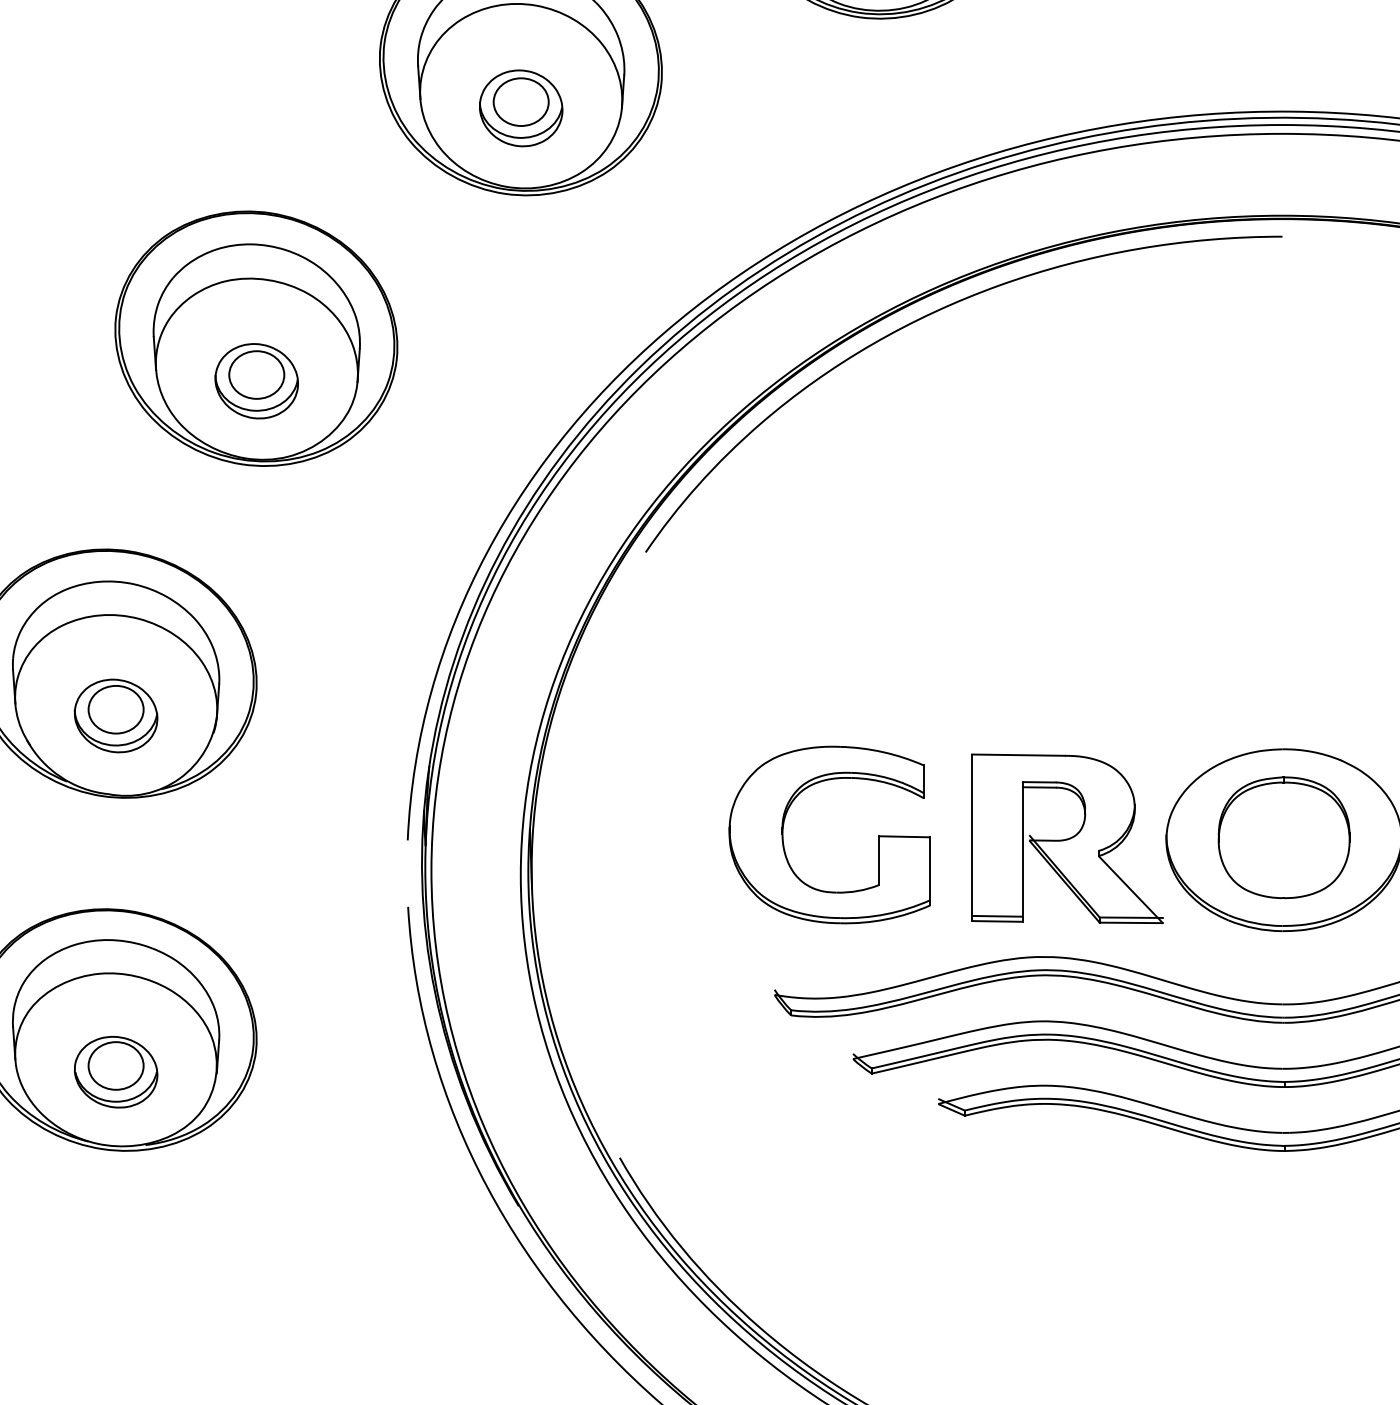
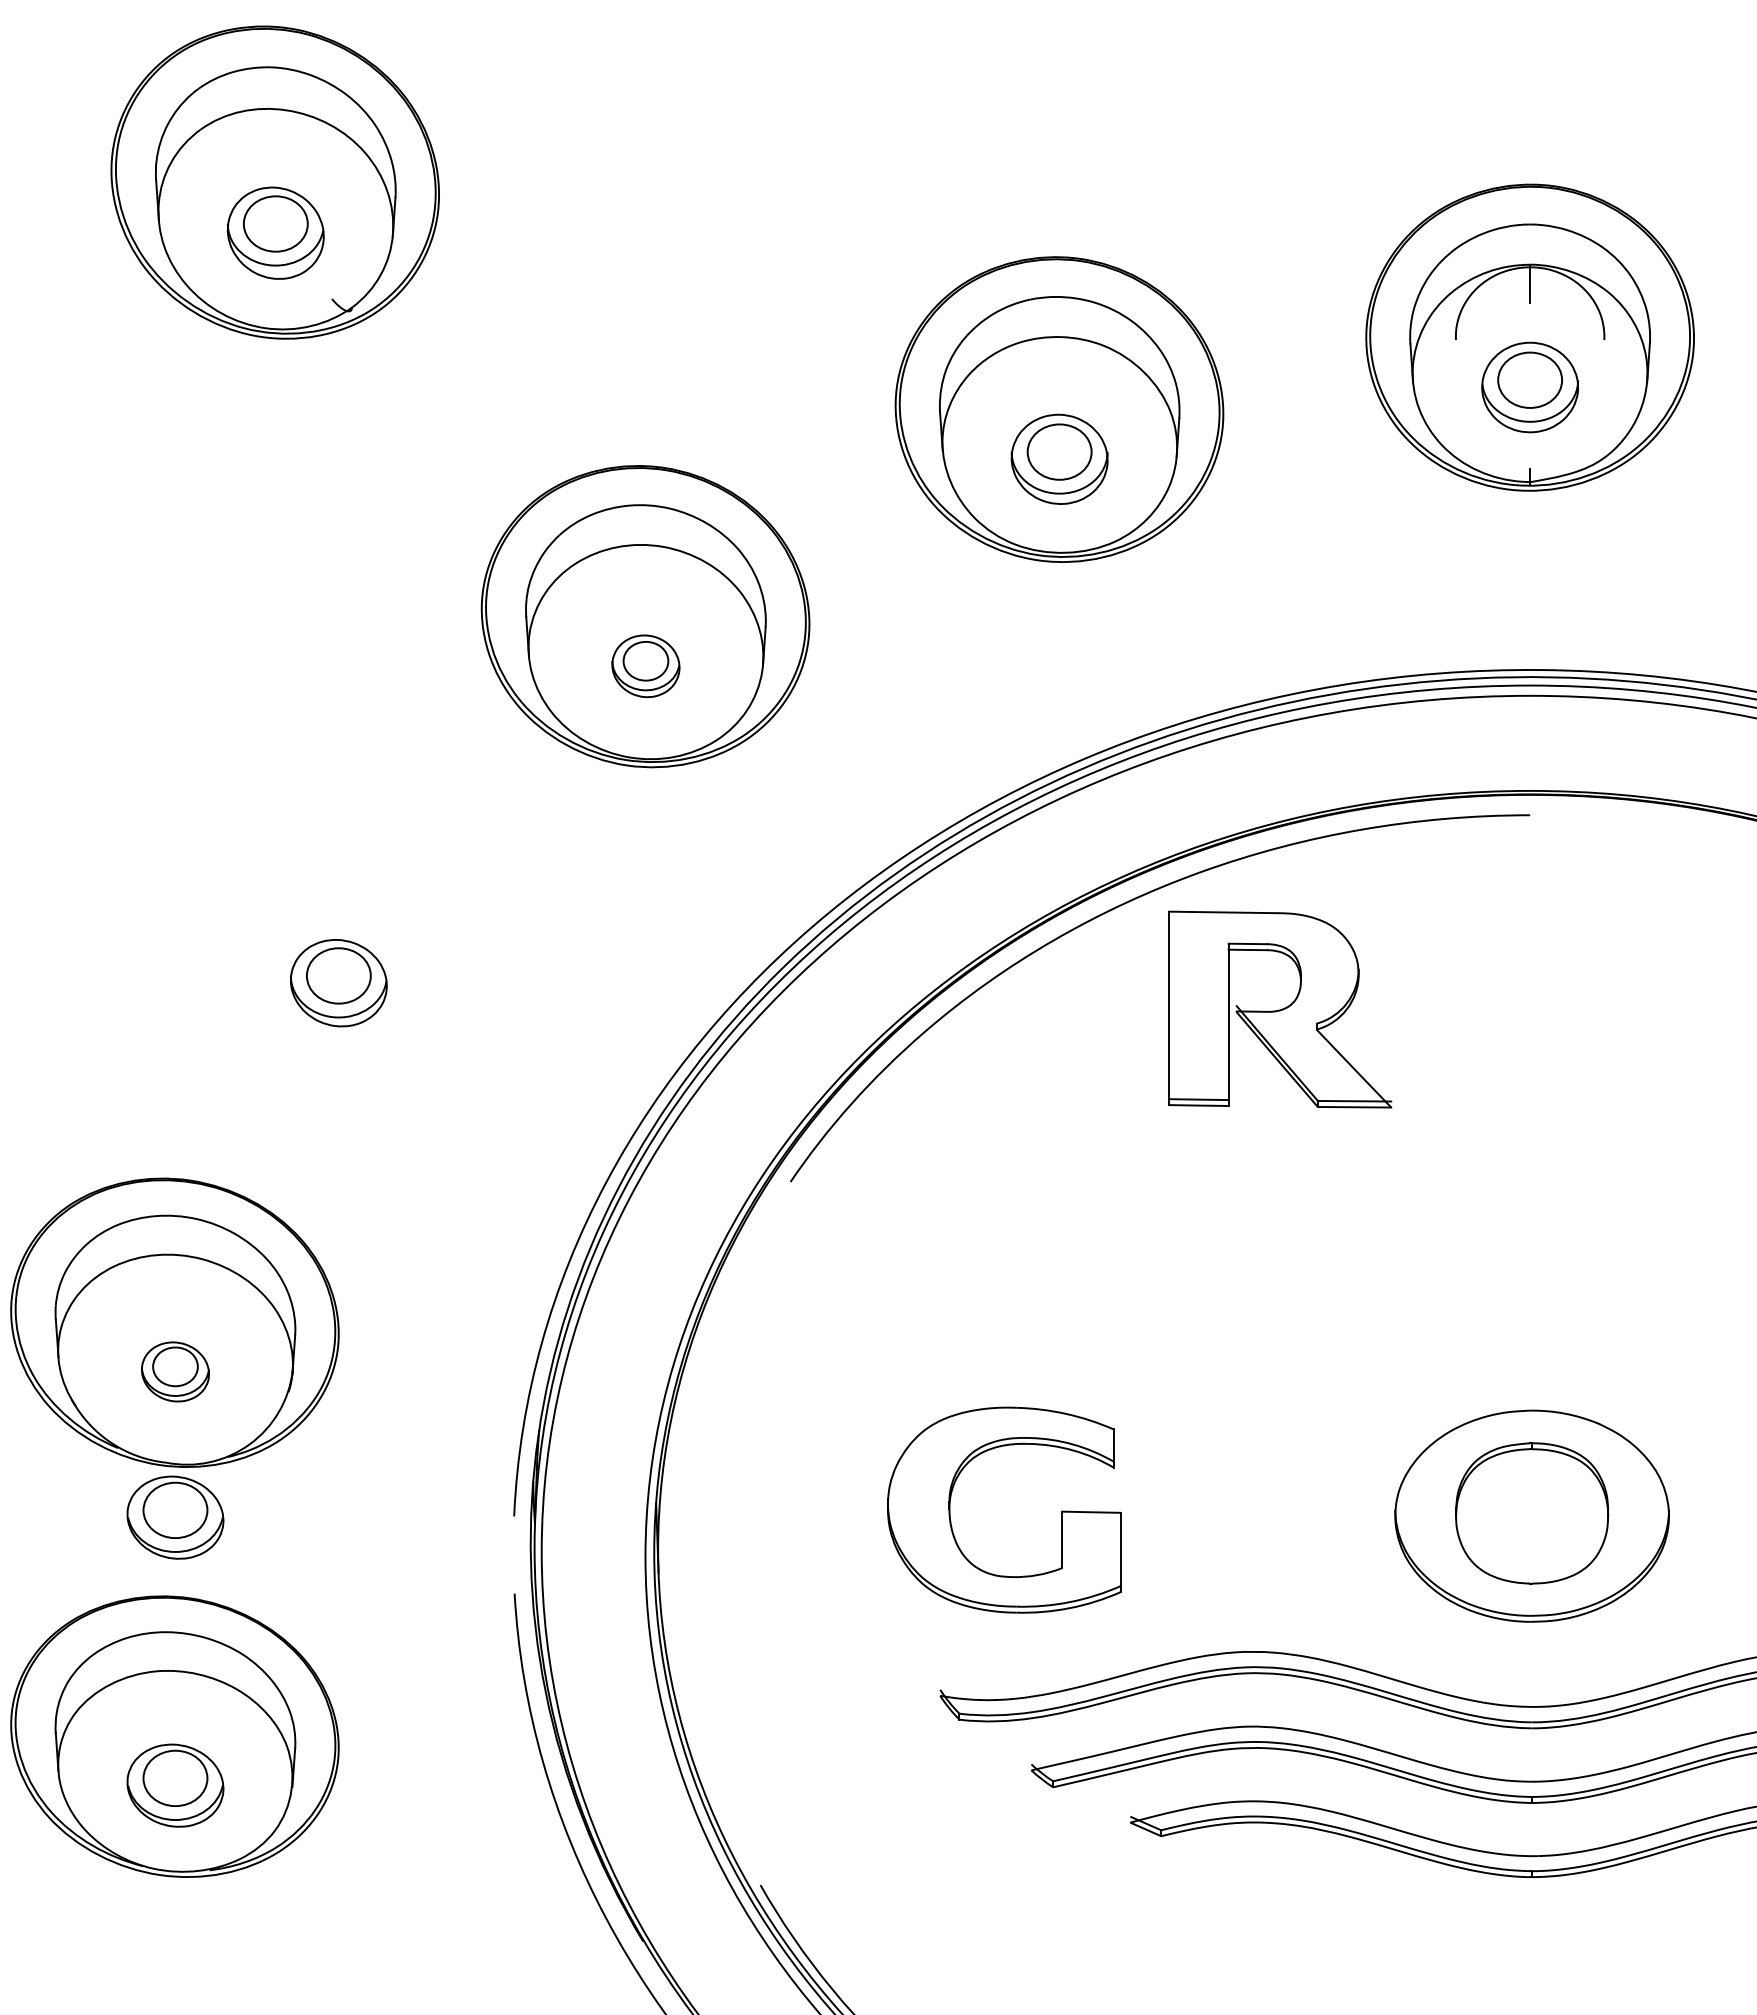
part: (520, 108) -> (645, 666), size x0.7
part: (256, 338) -> (338, 933), removed
part: (116, 715) -> (175, 1371), size x0.7
part: (1067, 838) -> (1280, 1009), moved
part: (116, 841) -> (175, 1517), added

